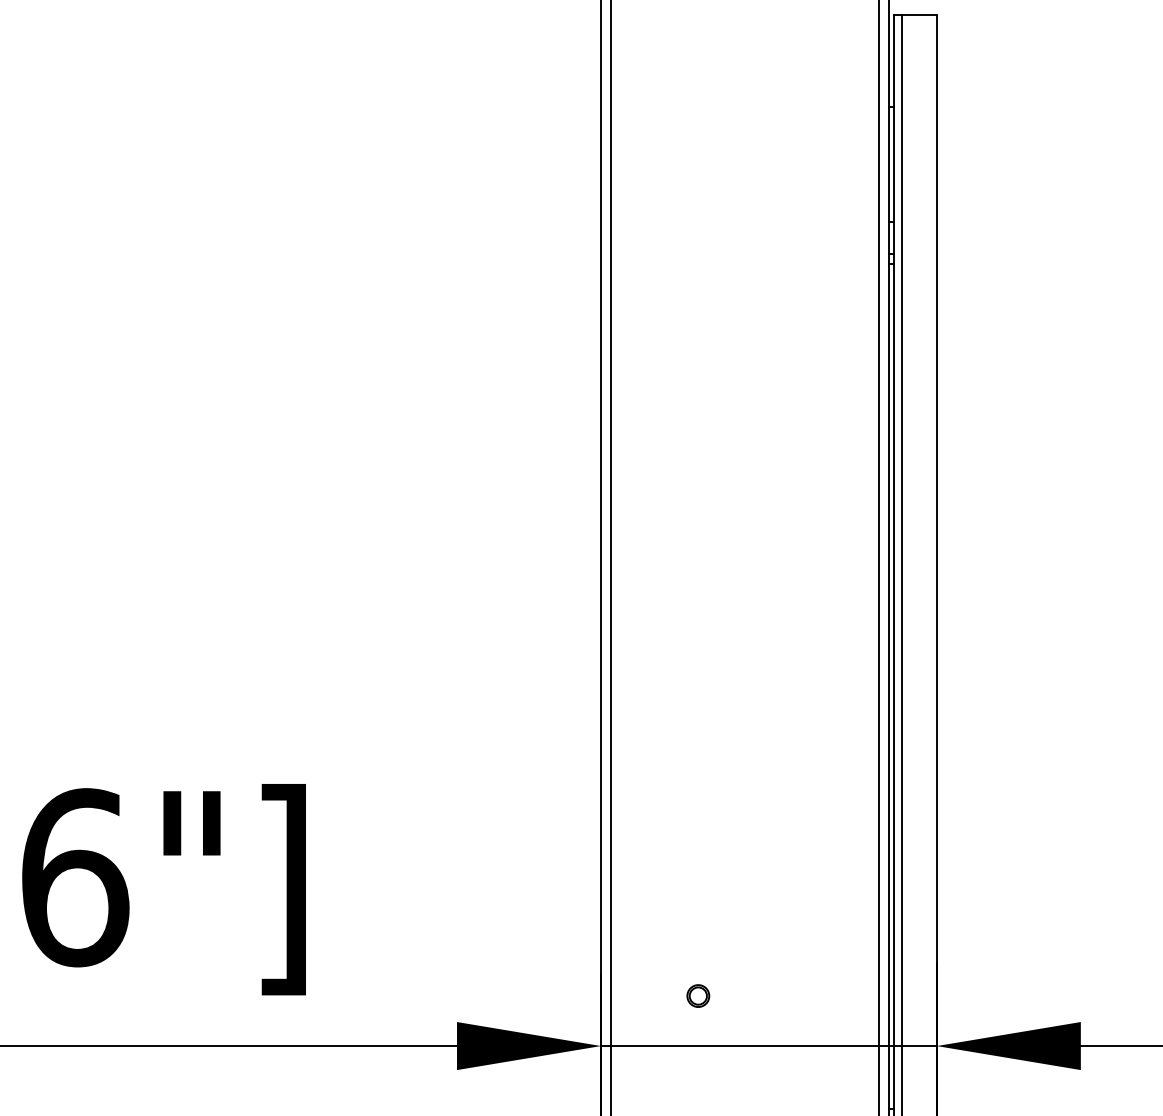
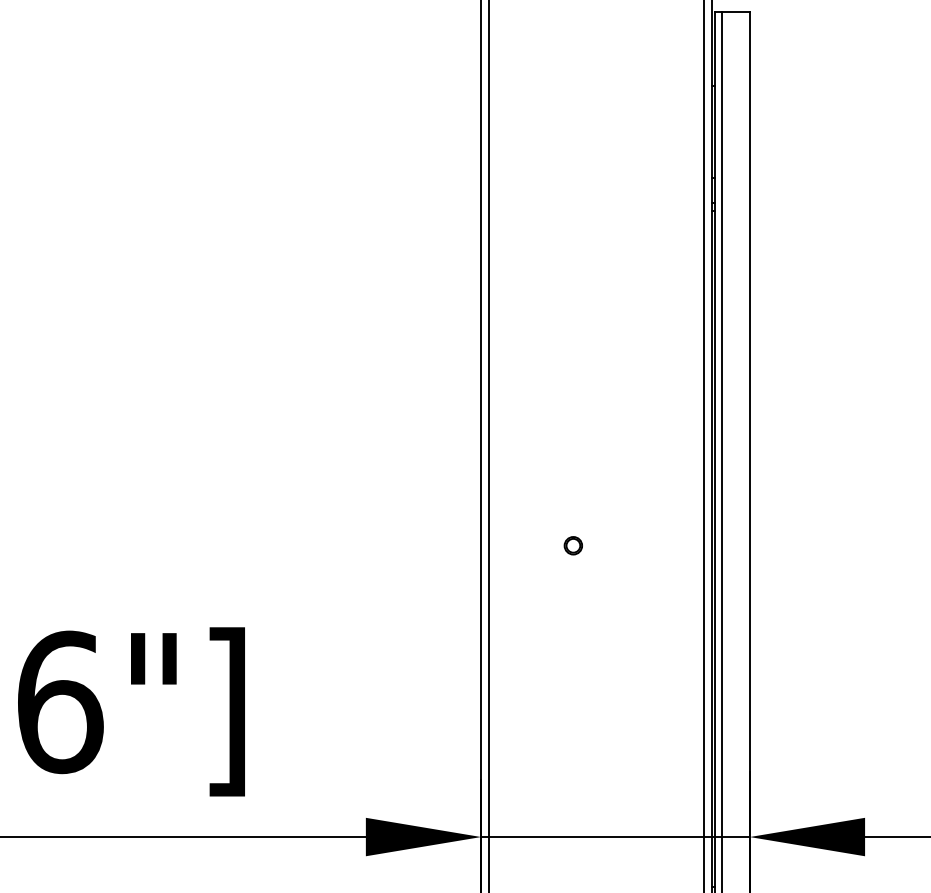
part: (698, 995) -> (573, 545), moved

